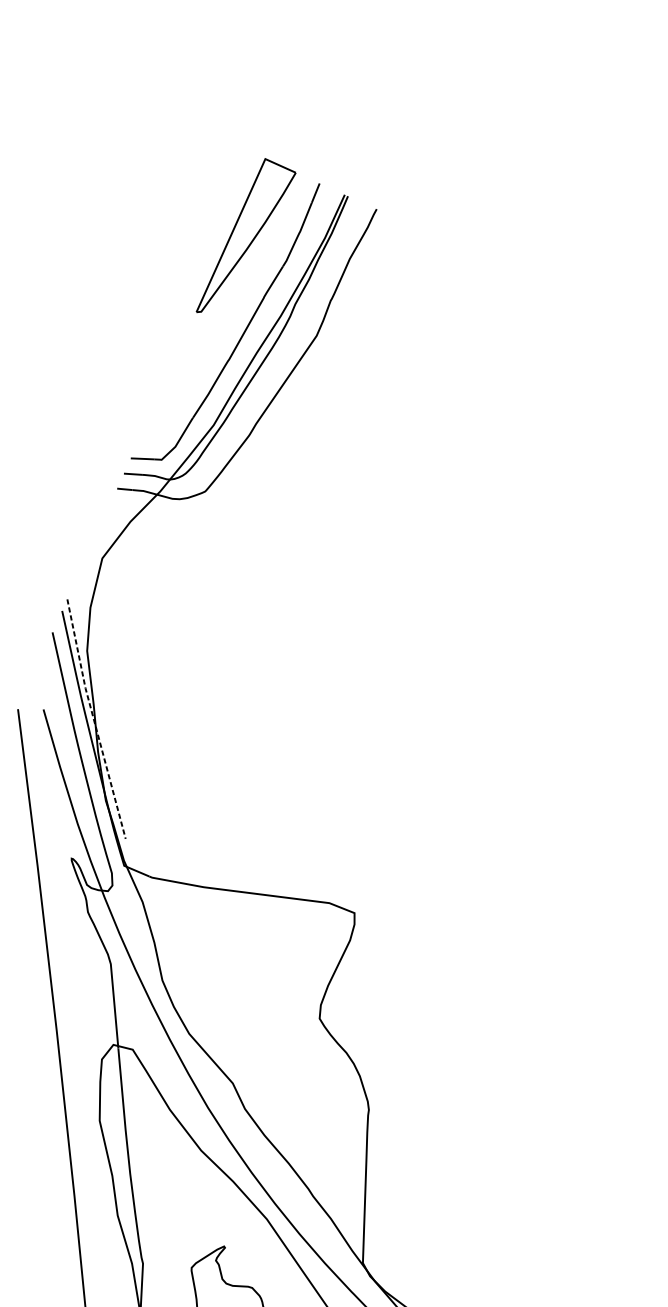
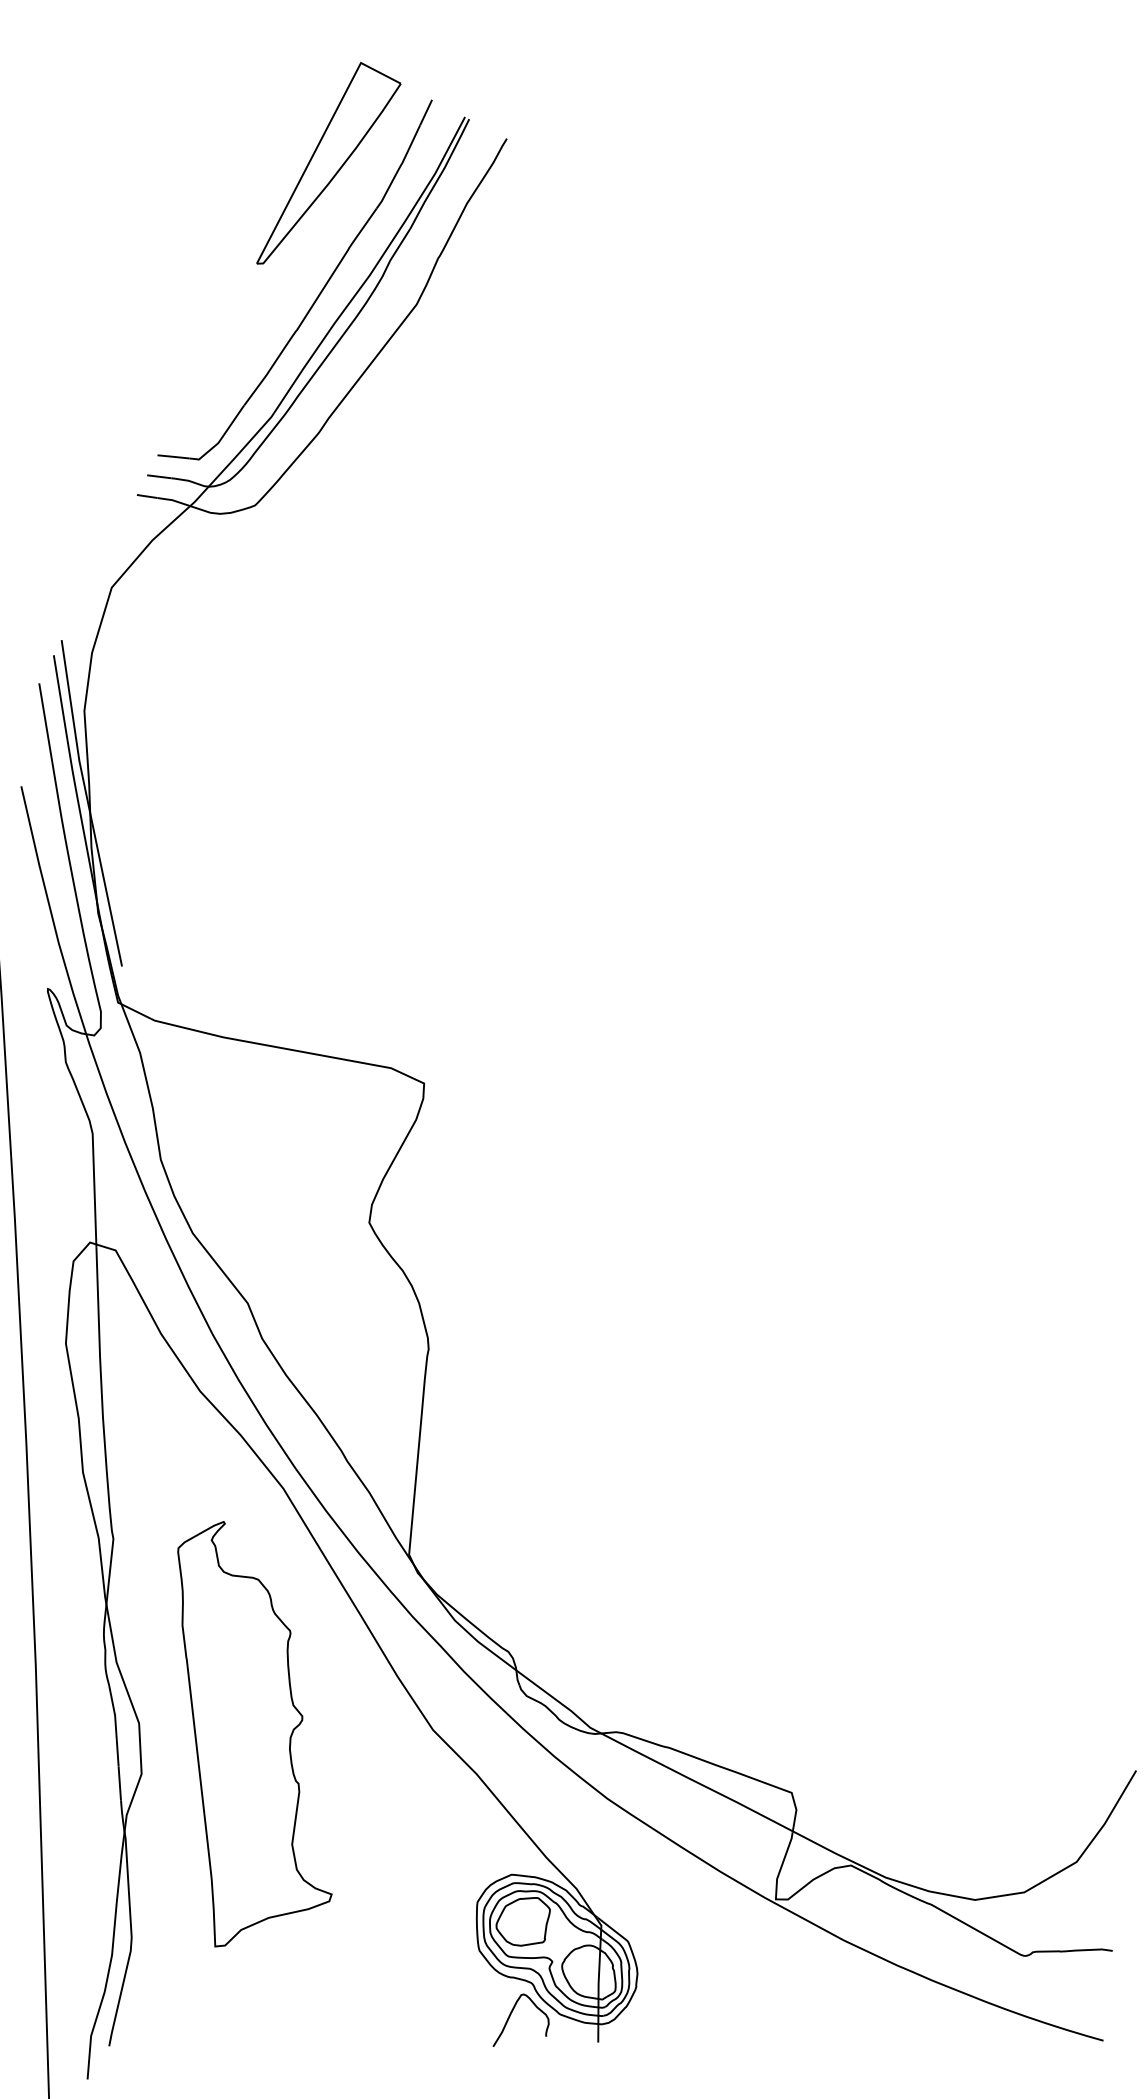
line: (94, 719) -> (88, 803), dashed -> solid

